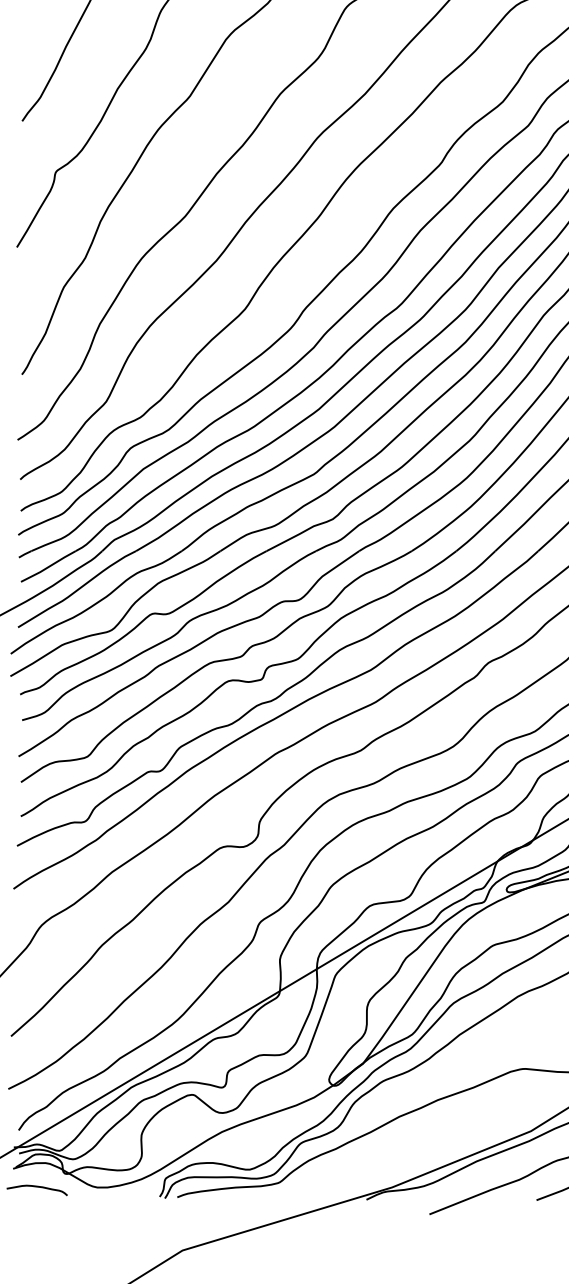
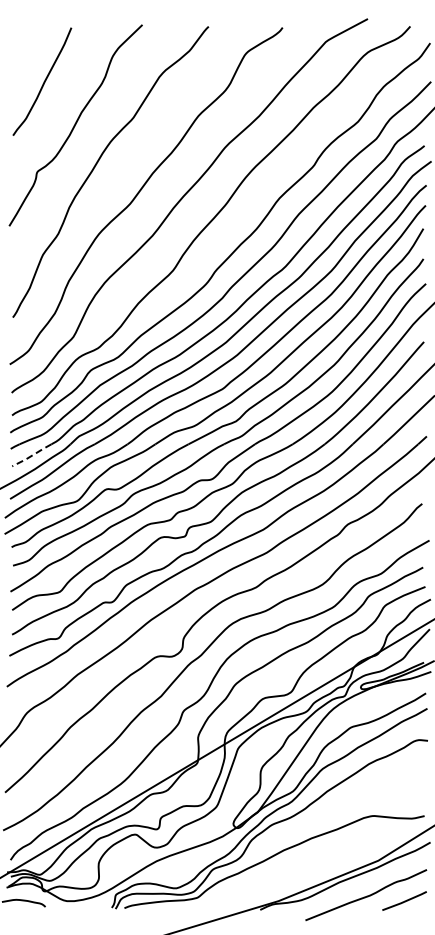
line: (47, 566) -> (31, 455), solid -> dashed

